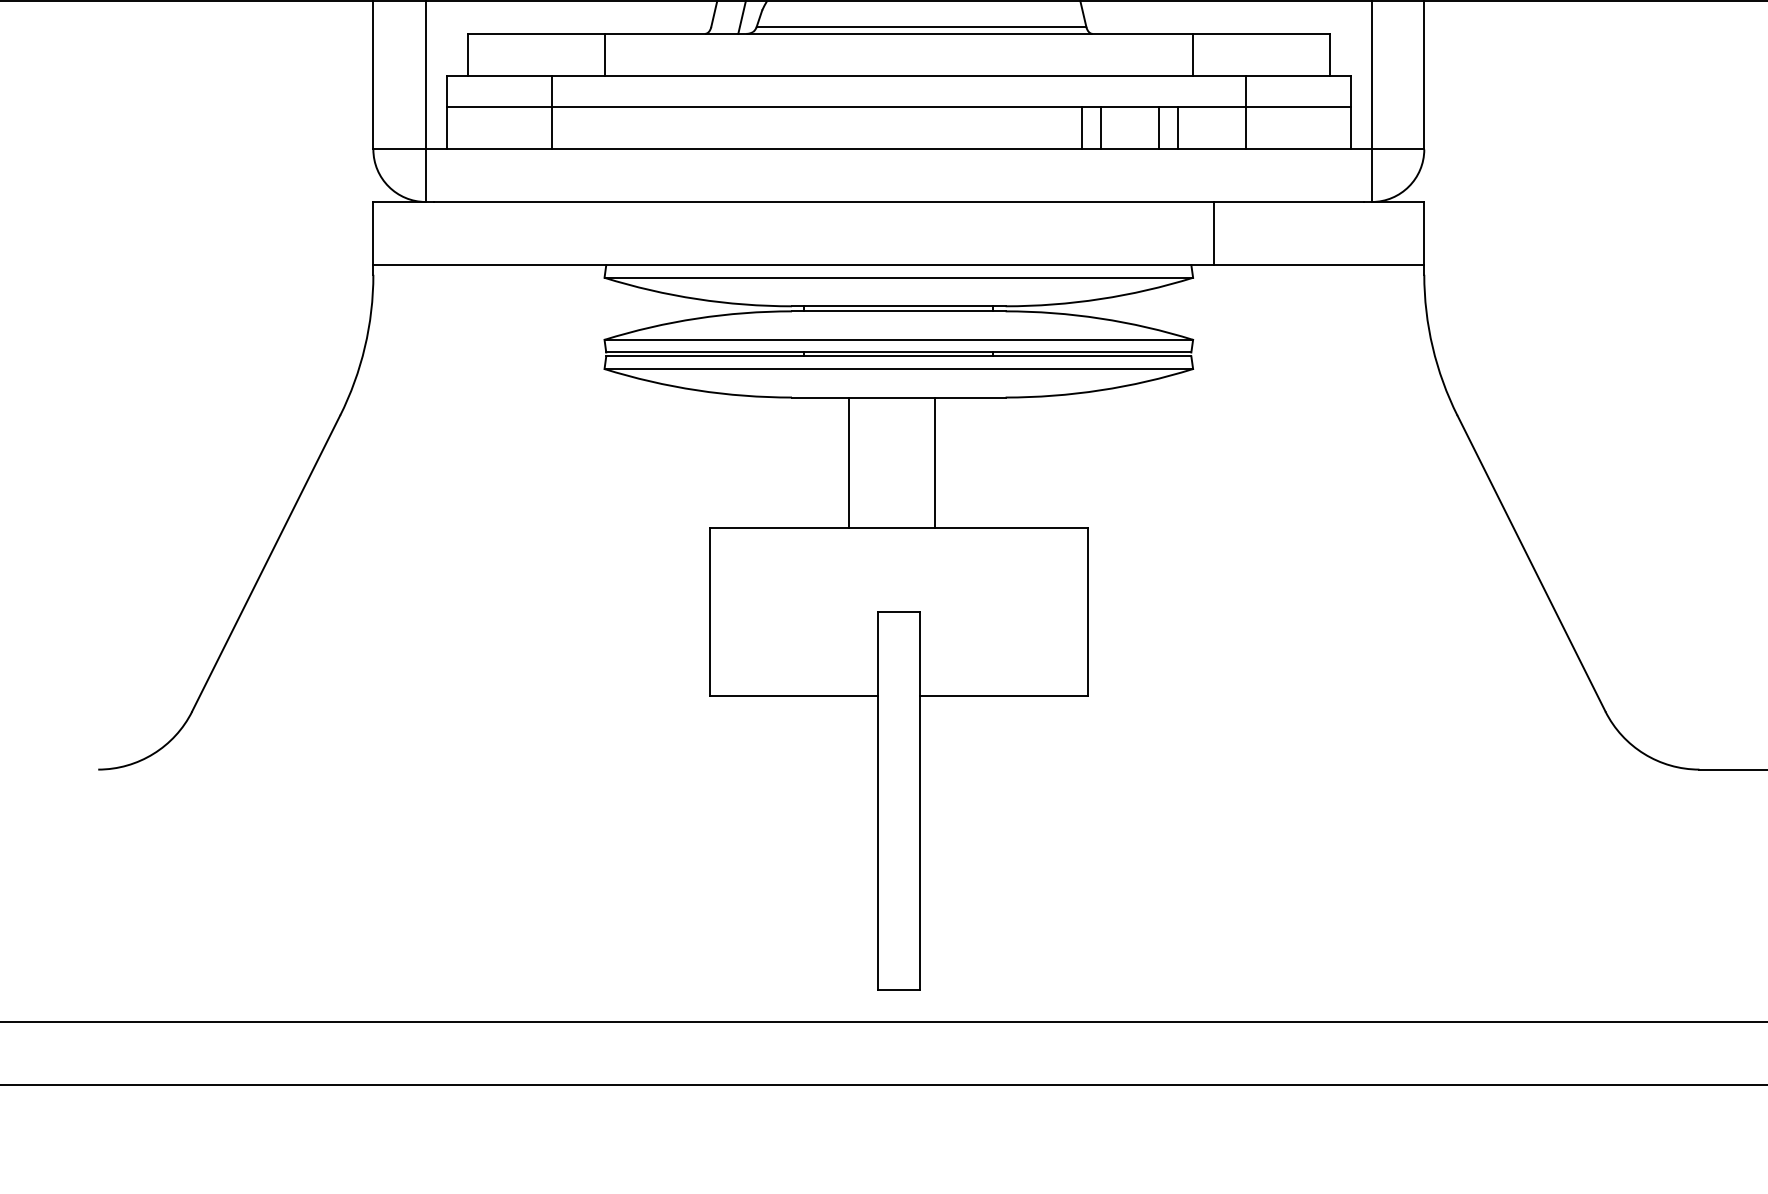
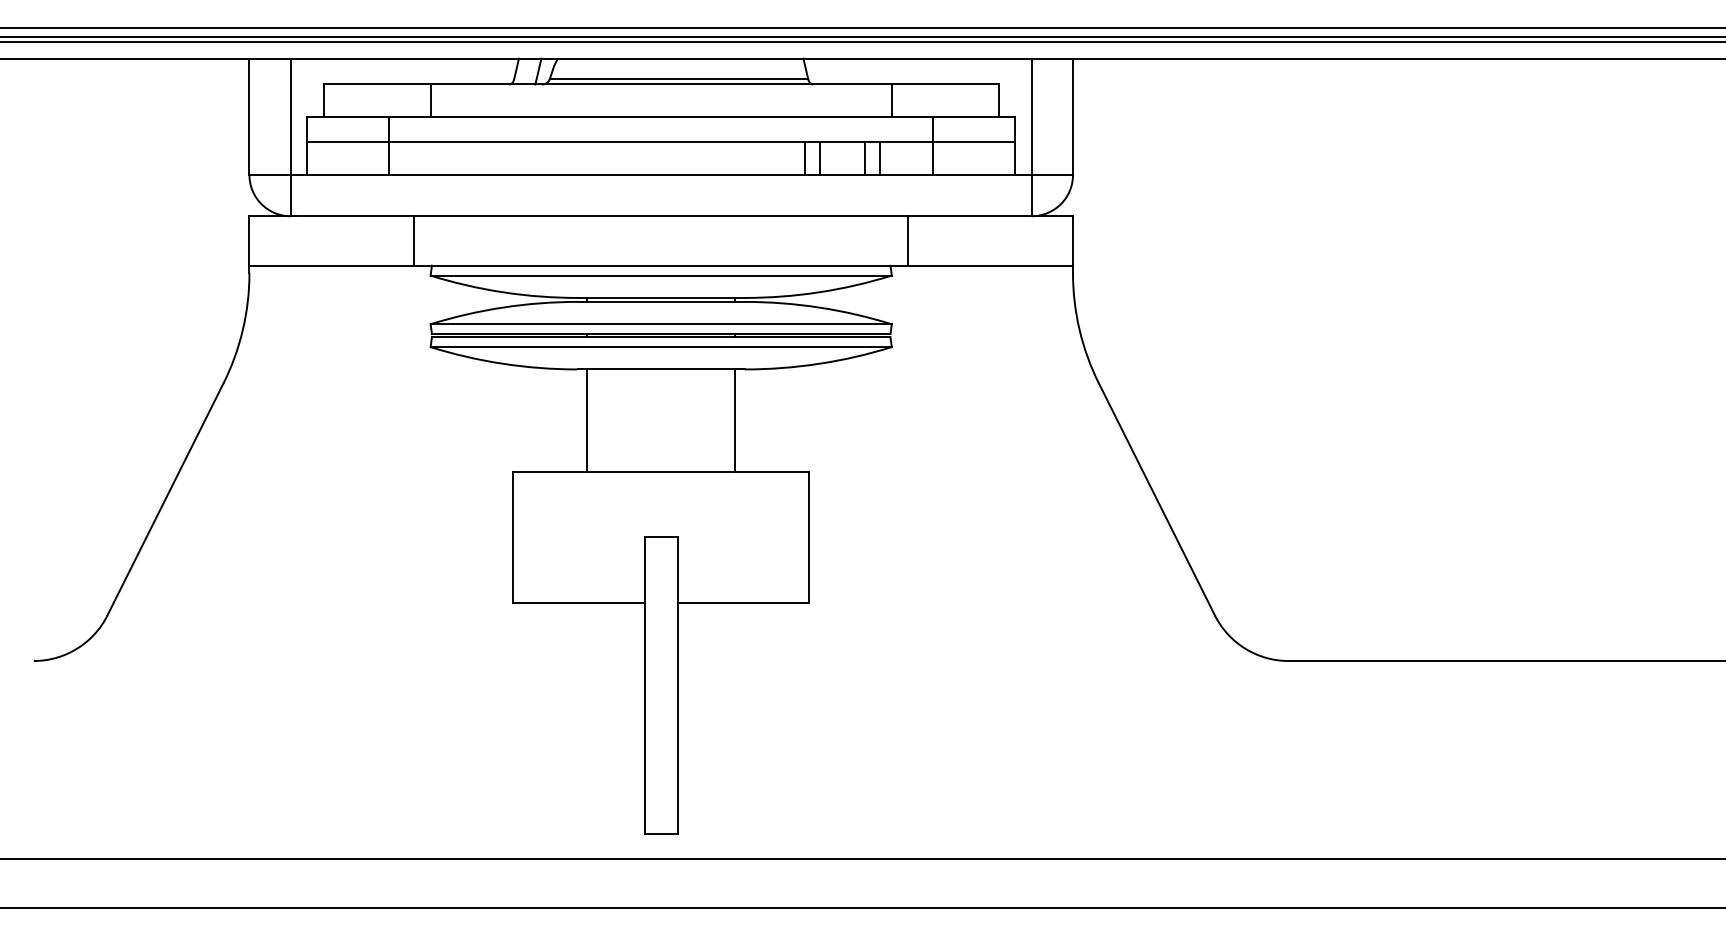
line: (583, 232) -> (414, 240), added
line: (849, 462) -> (587, 420), moved
line: (934, 462) -> (735, 420), moved

